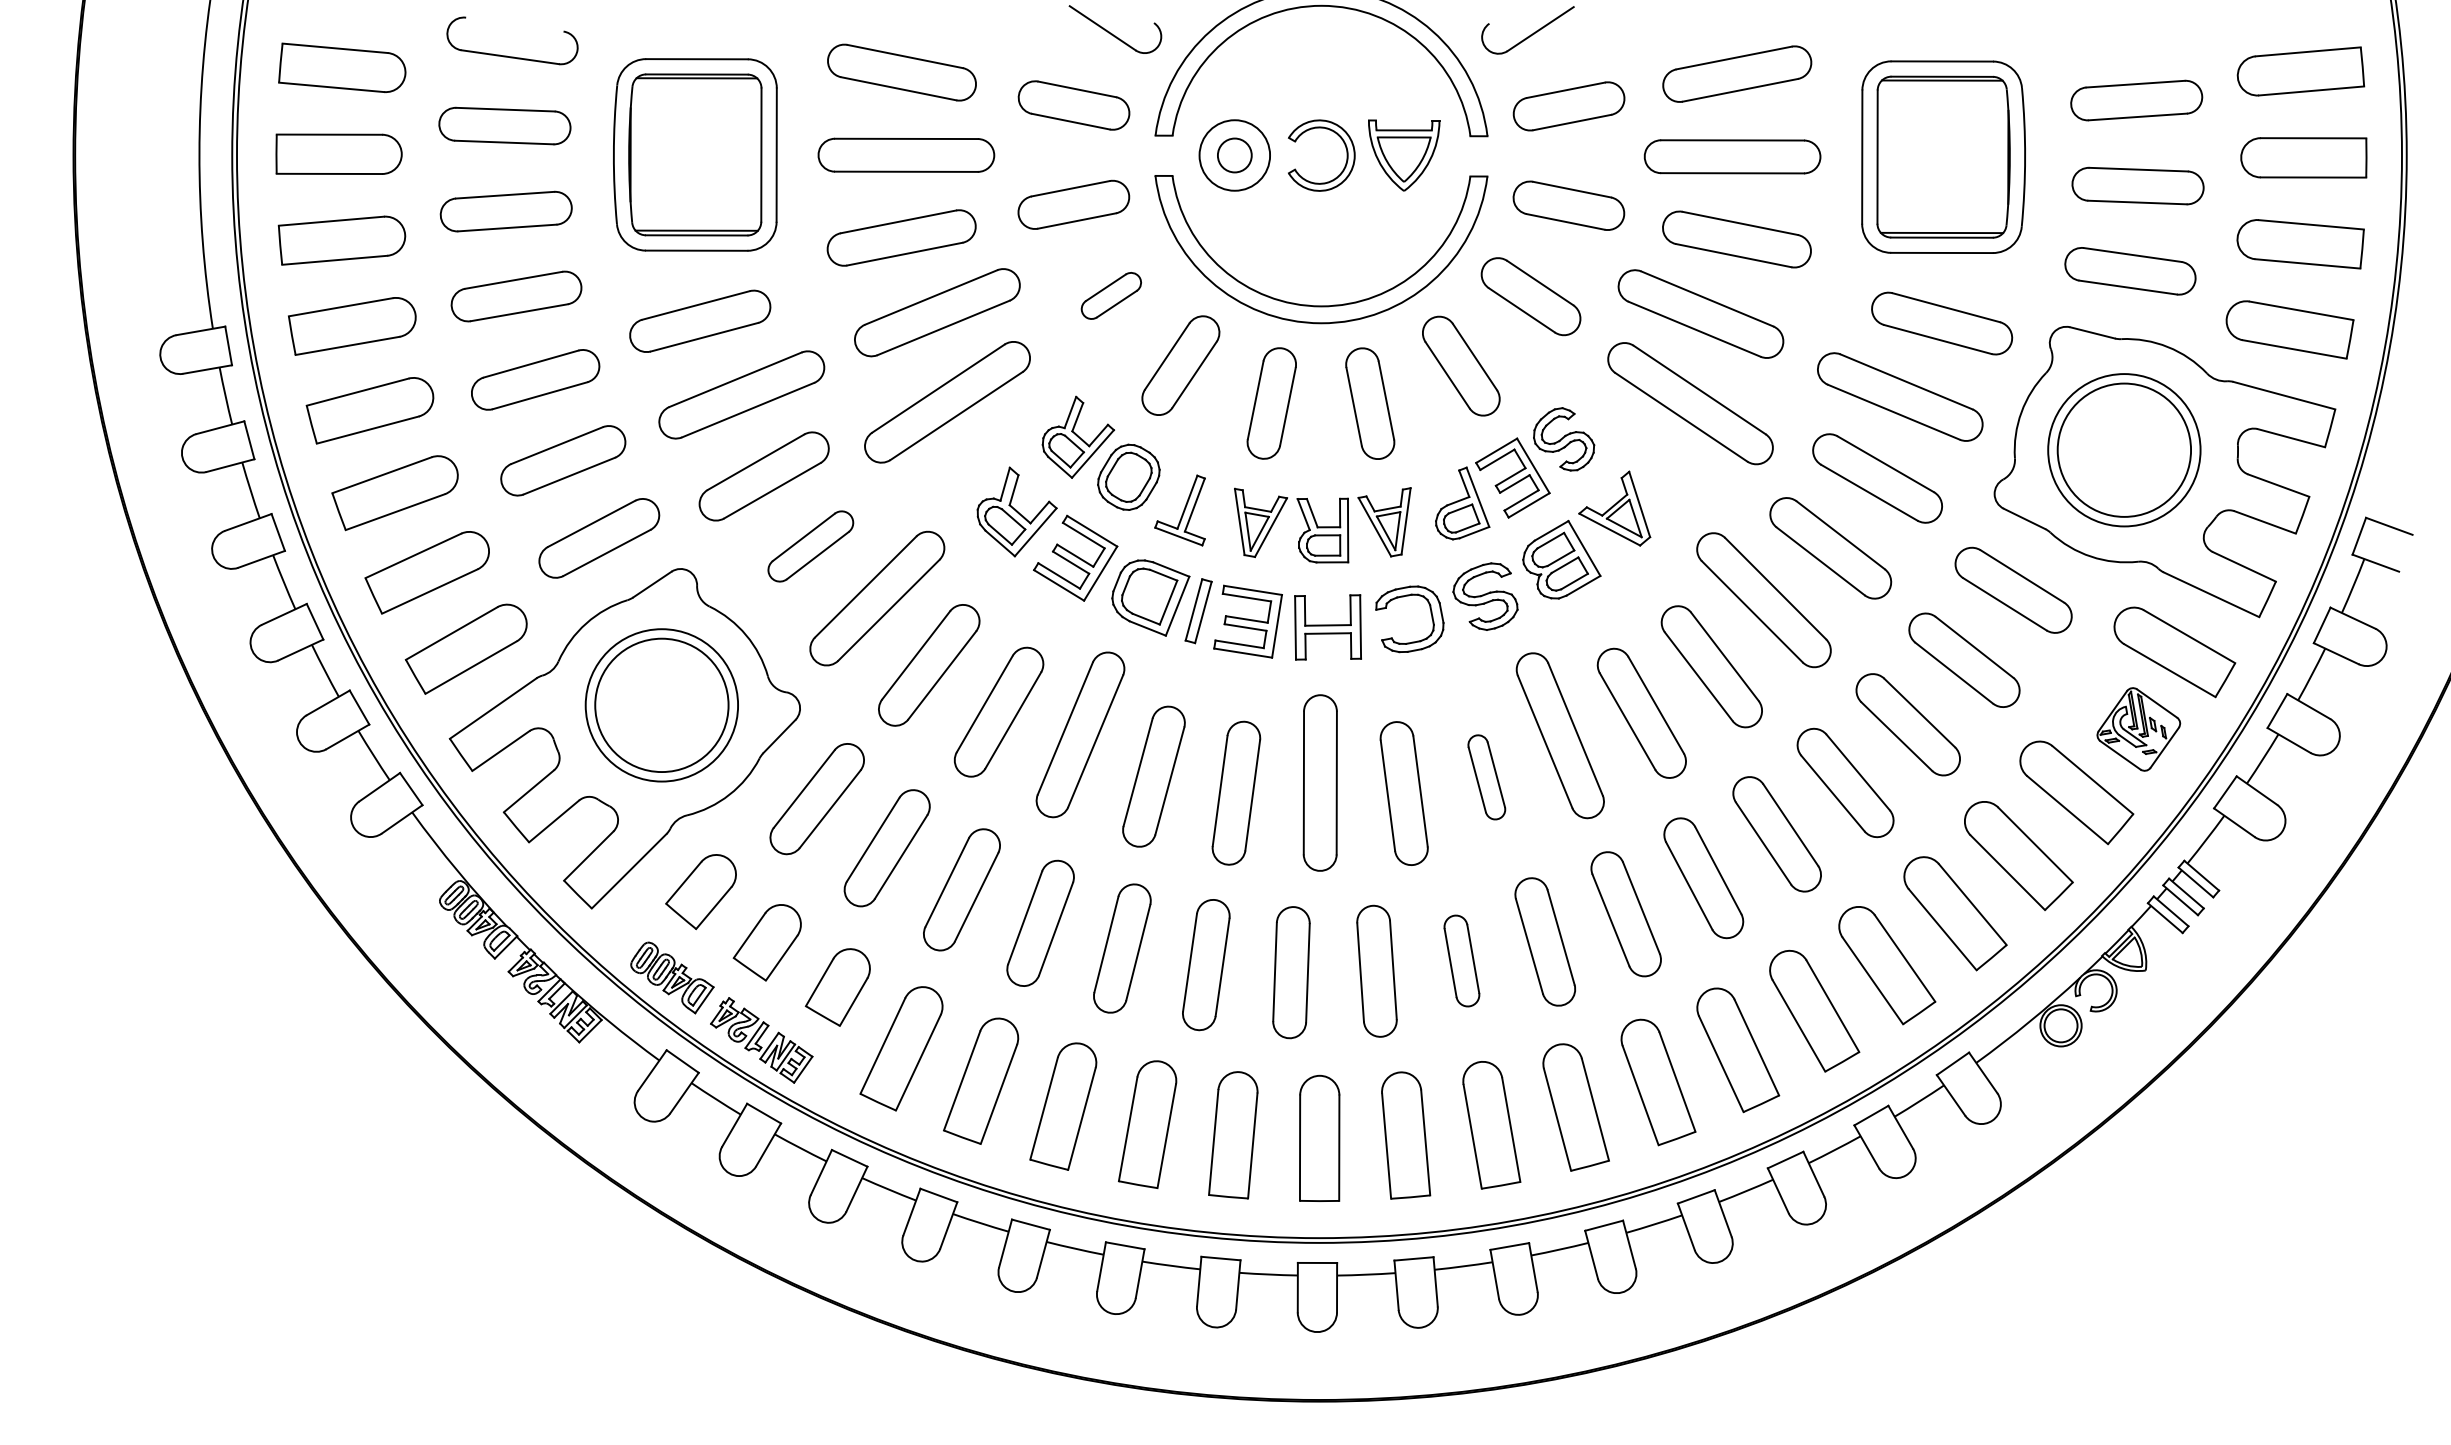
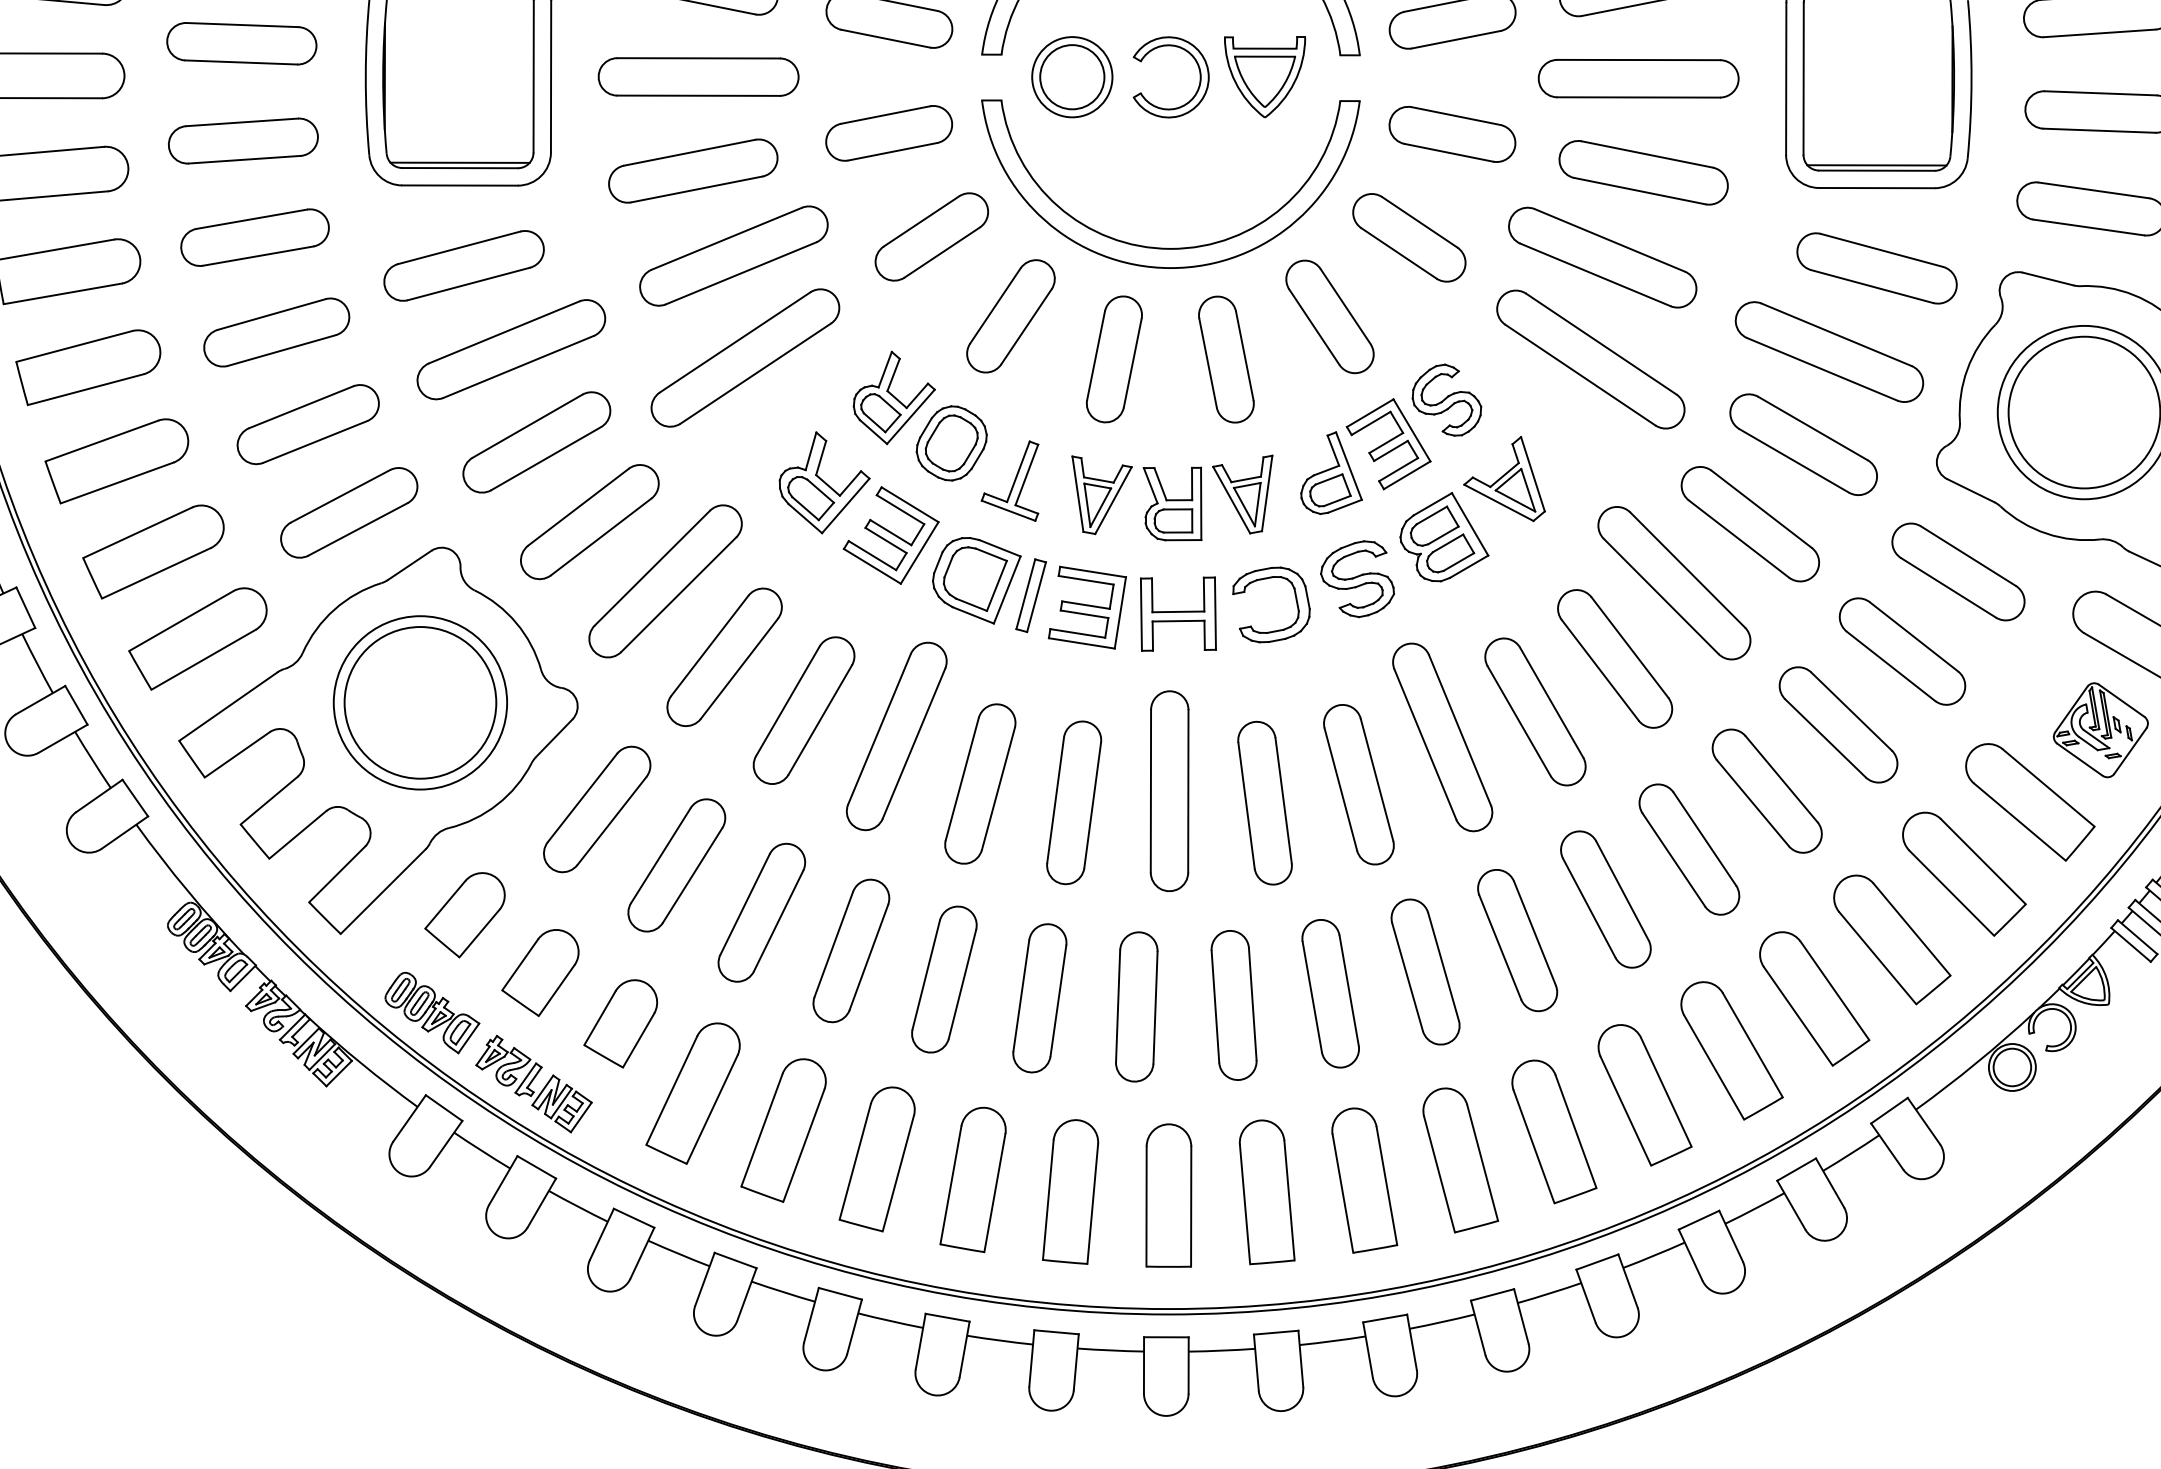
circle: (1234, 155) -> (1071, 77), size x1.67
part: (1111, 295) -> (932, 236), size x1.67
part: (810, 546) -> (589, 522), size x1.43
part: (1486, 777) -> (1358, 784), size x1.67
part: (1461, 960) -> (1330, 993), size x1.43

